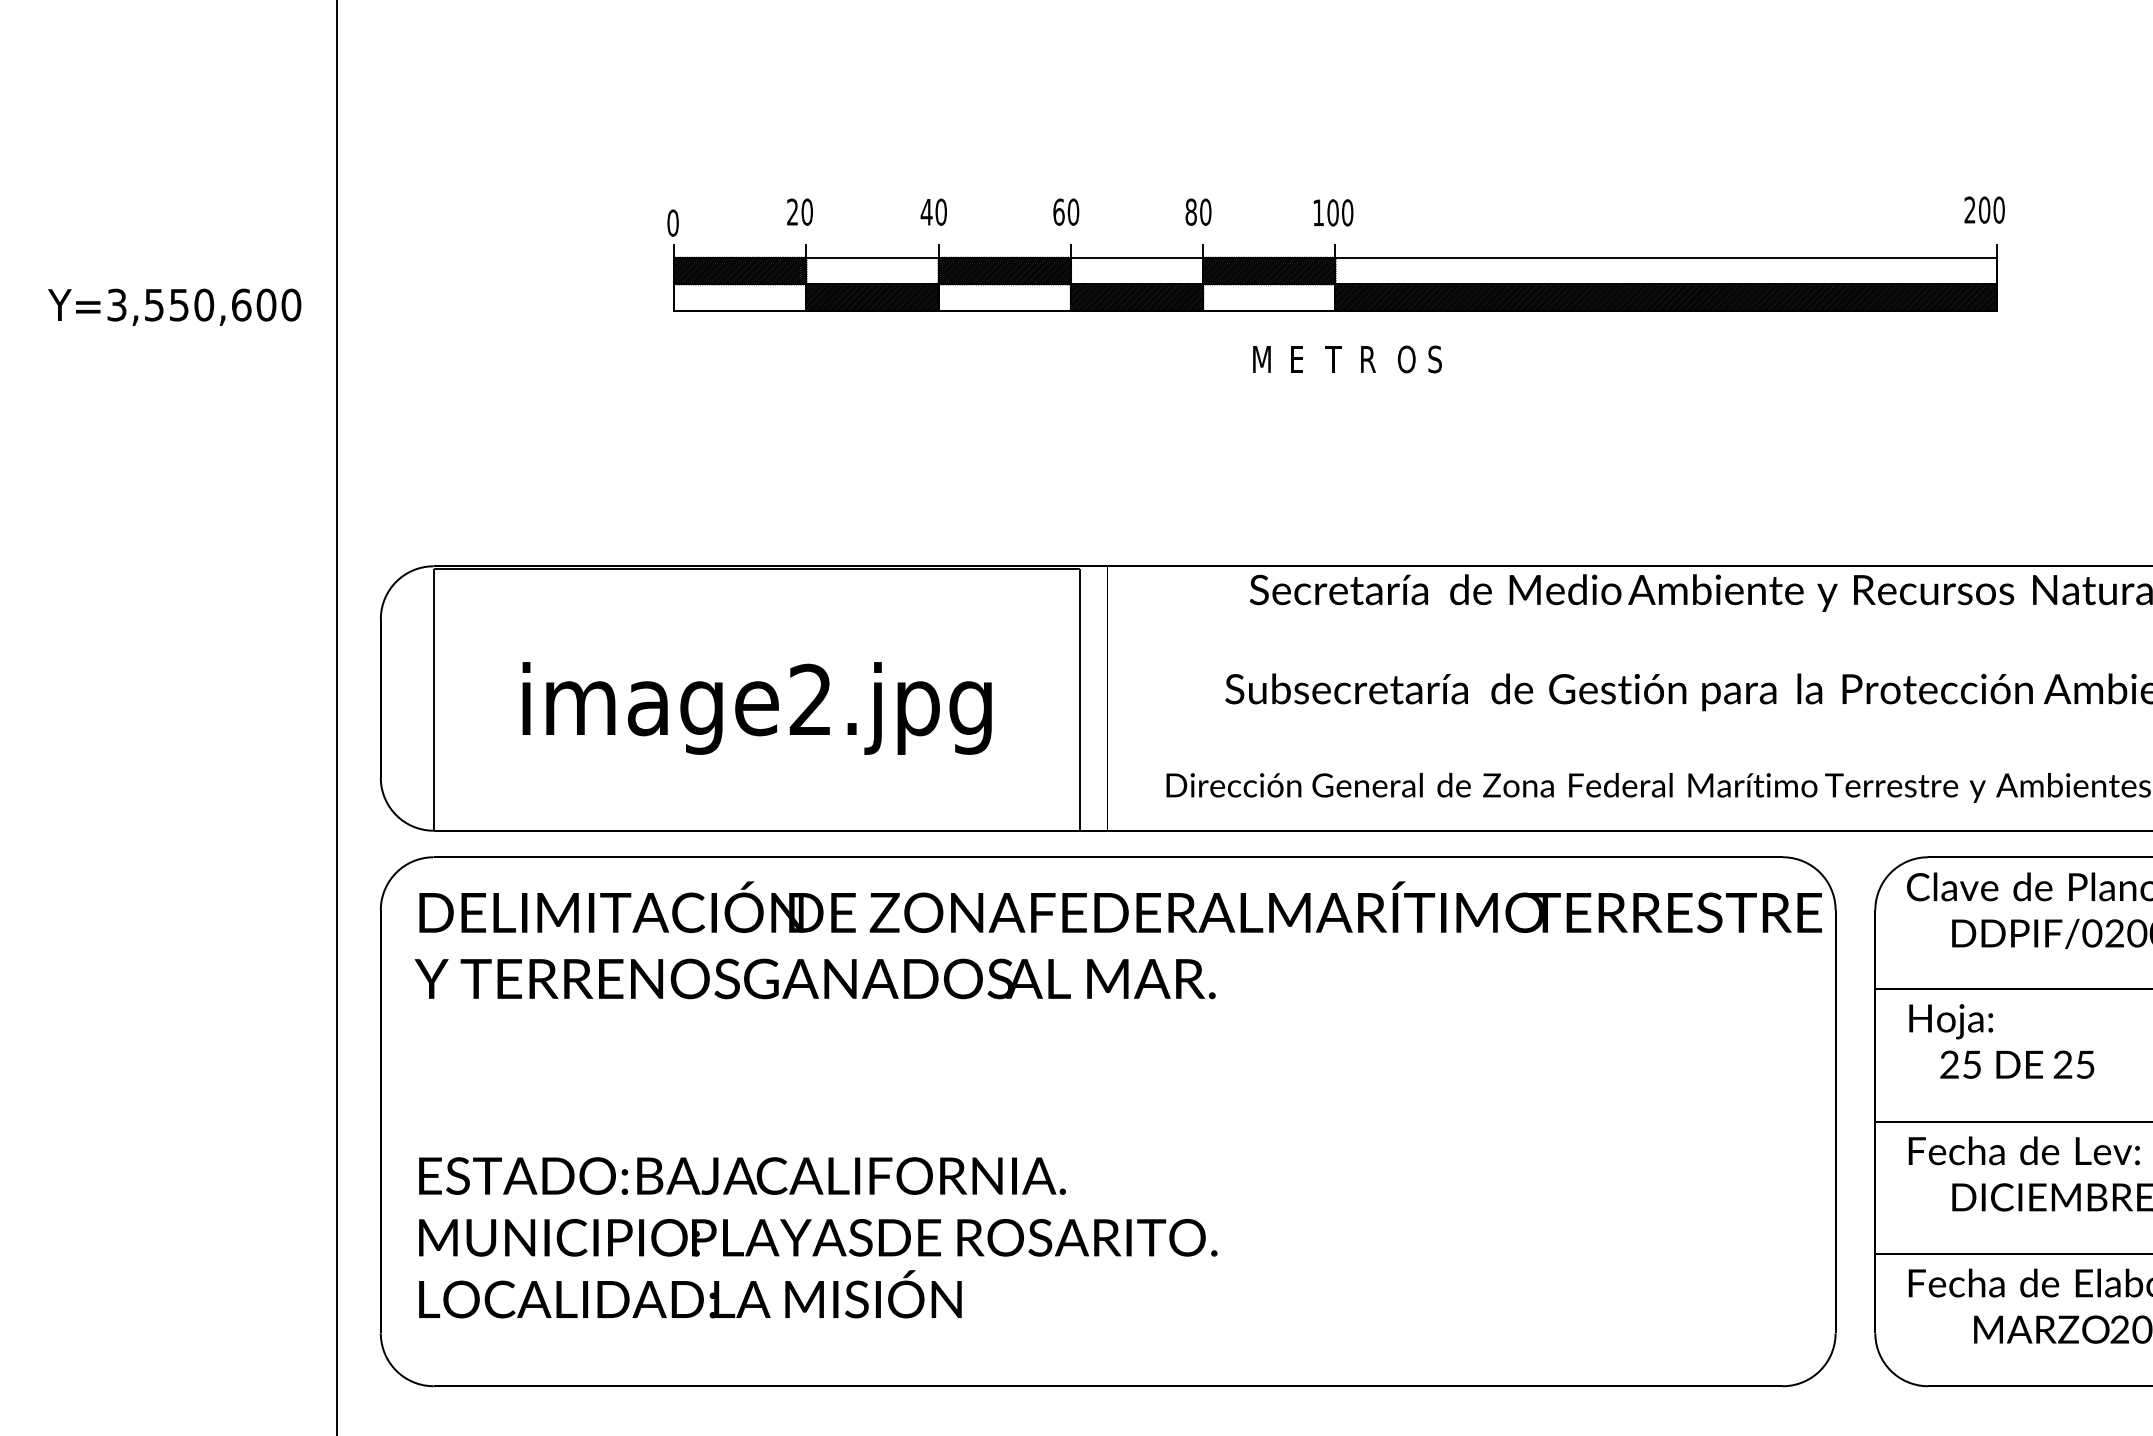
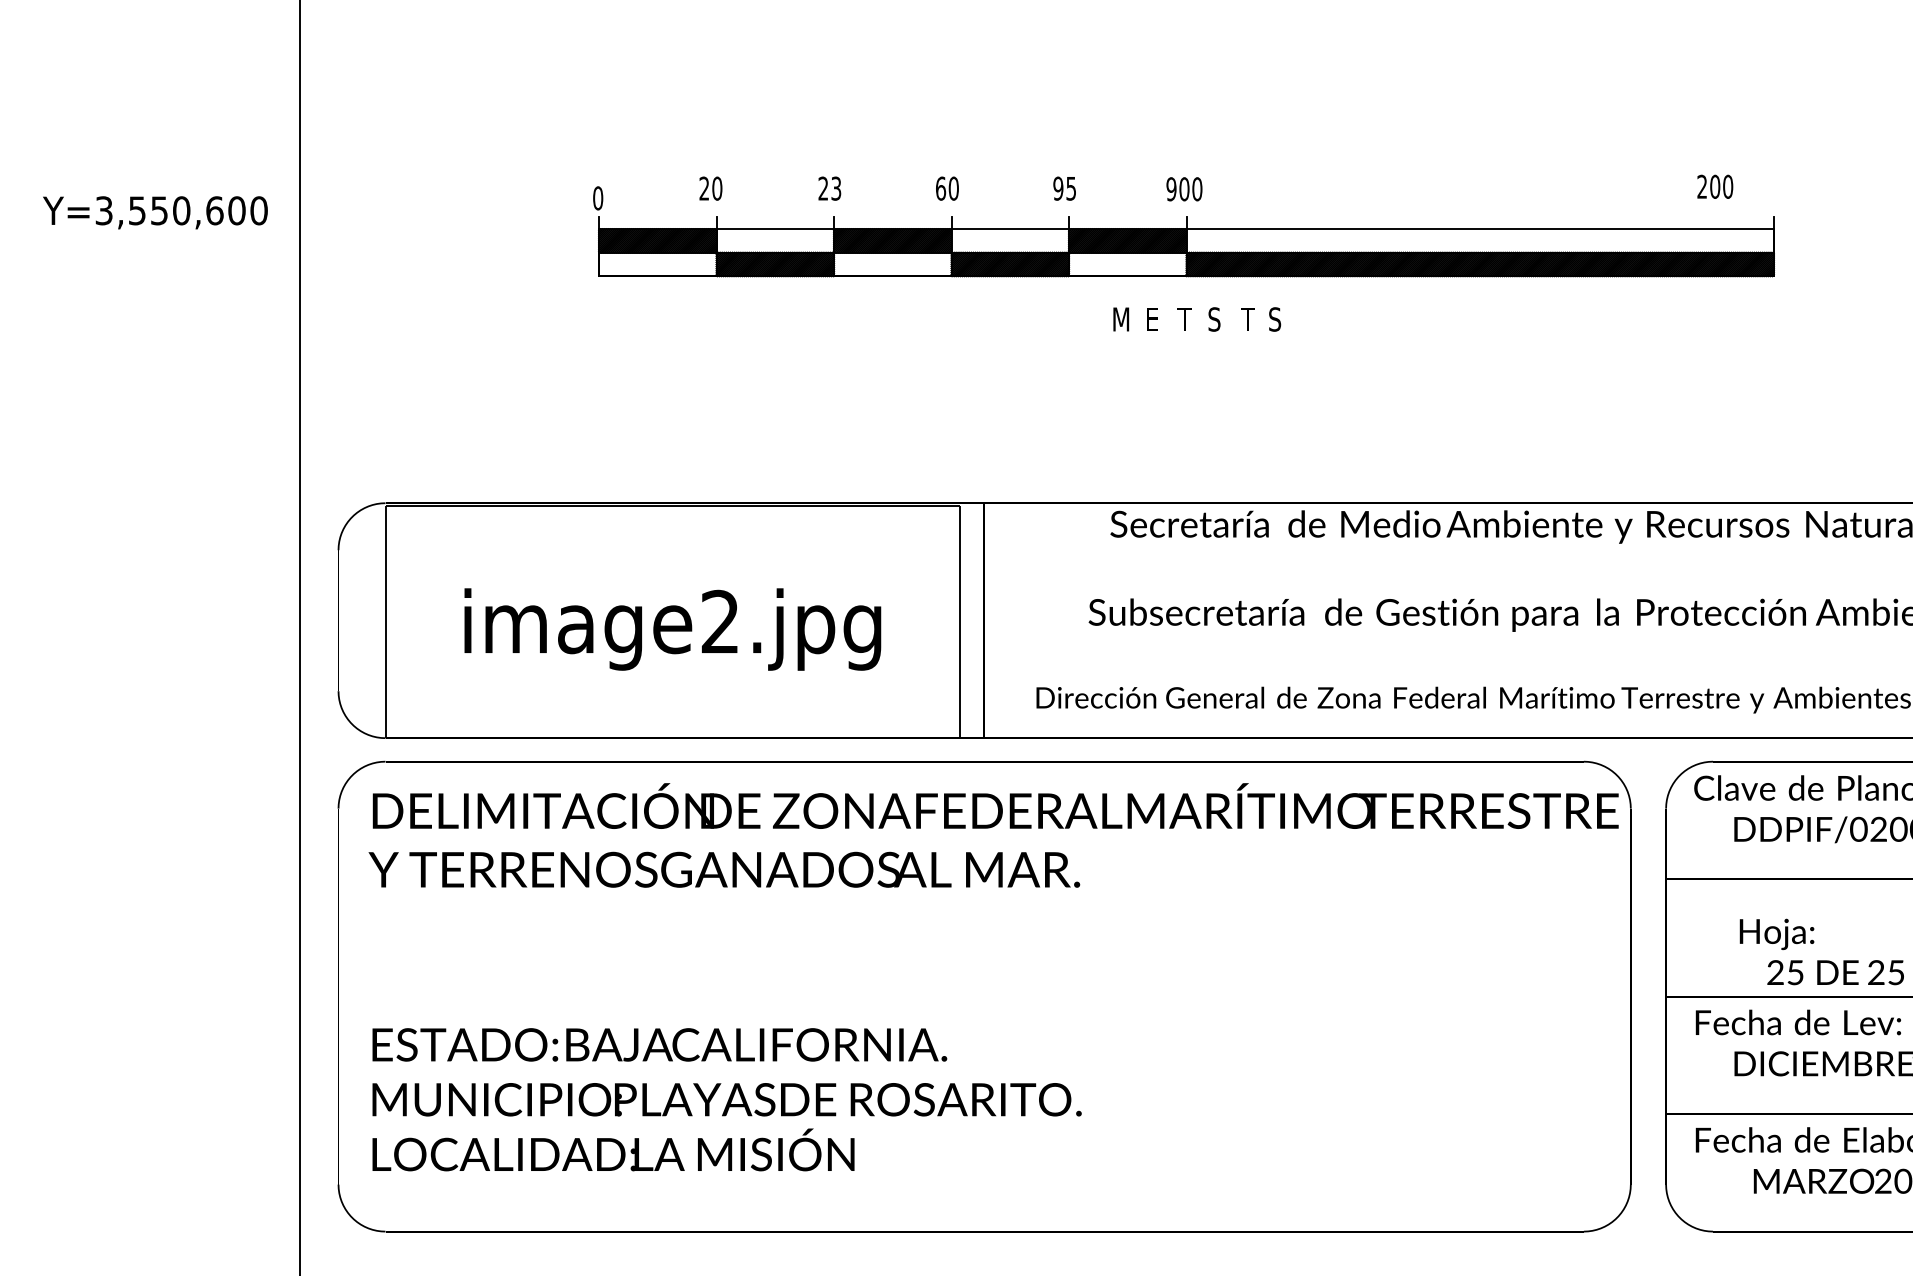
text: (1984, 209) -> (1715, 186), moved
text: (933, 211) -> (829, 188), 40 -> 23
text: (1198, 211) -> (1064, 188), 80 -> 95
text: (1318, 212) -> (1171, 188), 100 -> 900
text: (174, 306) -> (155, 212), moved
text: (1367, 359) -> (1214, 319), R -> S
text: (1405, 359) -> (1248, 319), O -> T
text: (2001, 1041) -> (1821, 952), moved

